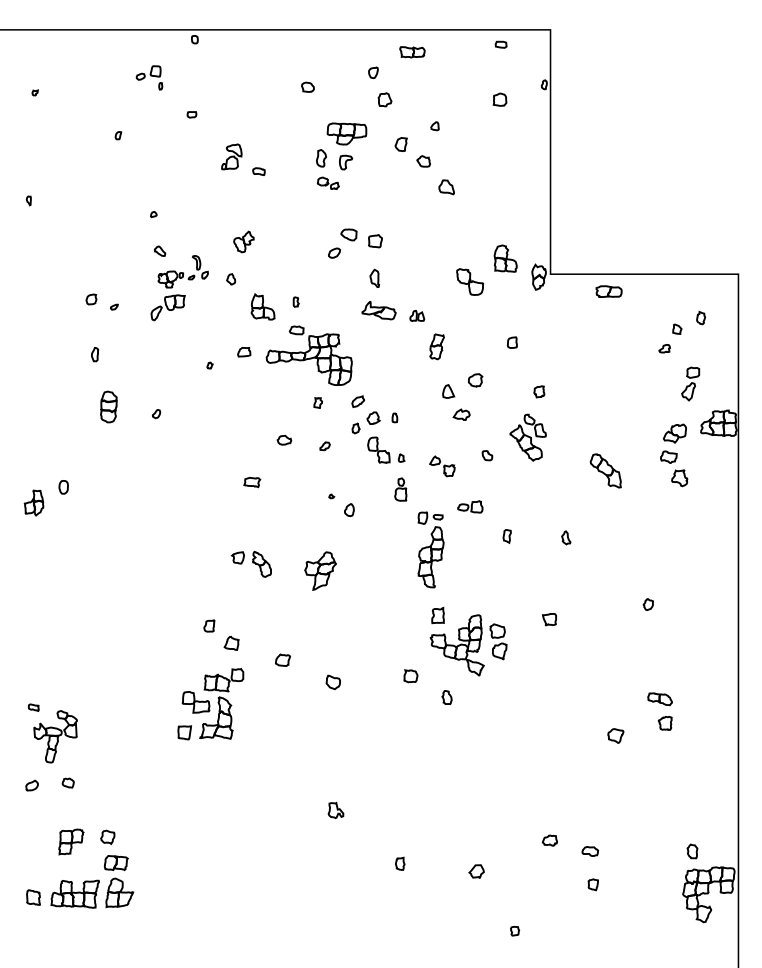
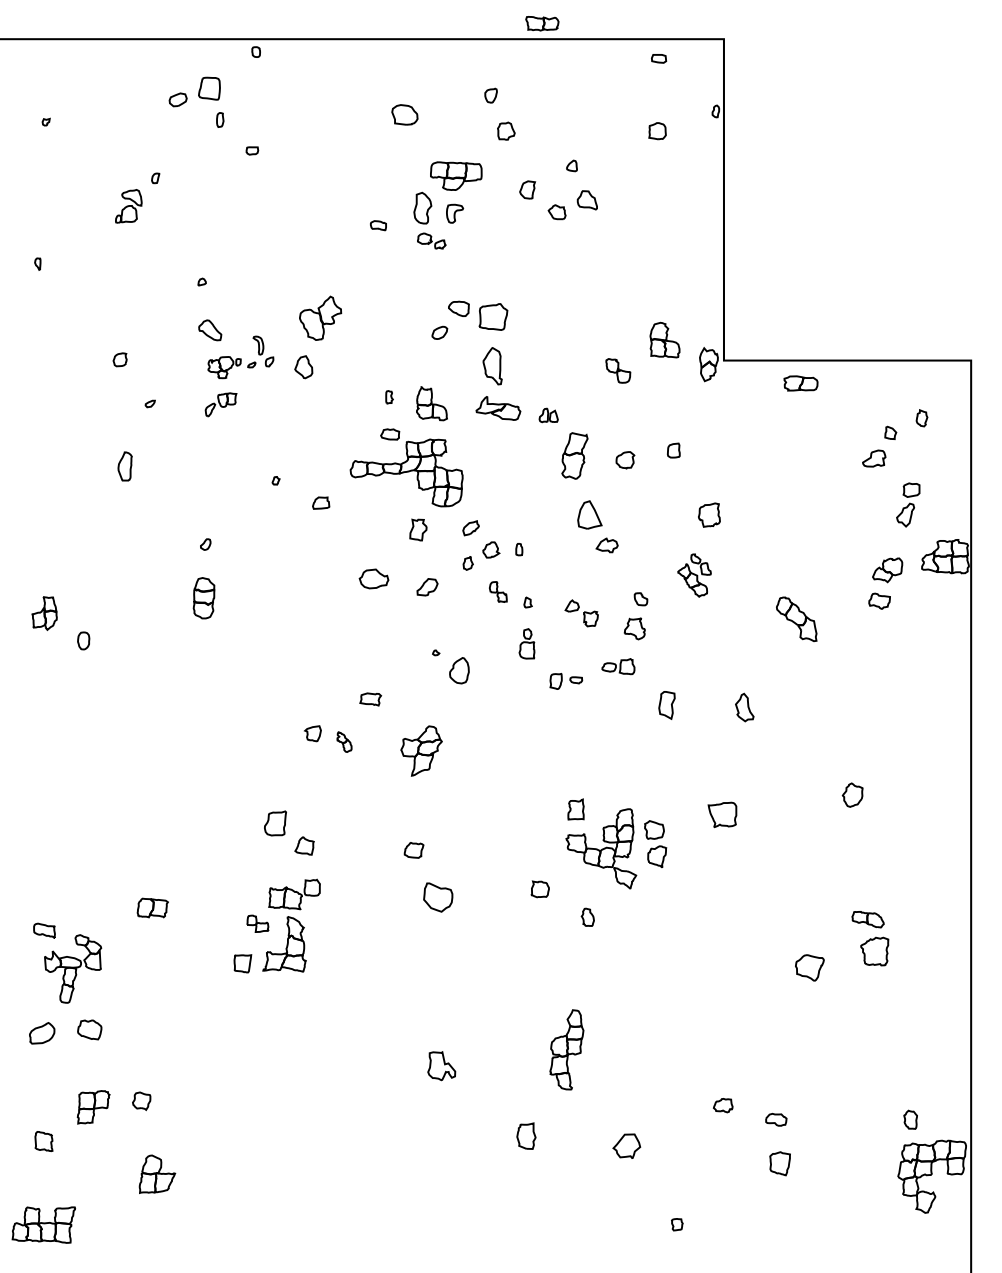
part: (412, 52) -> (542, 23), moved
part: (149, 77) -> (196, 102), size x1.6
part: (307, 87) -> (404, 114), size x1.6
part: (231, 157) -> (128, 206), moved
part: (321, 157) -> (422, 207), size x1.4
part: (258, 171) -> (378, 225), moved
part: (446, 187) -> (586, 200), moved
part: (243, 241) -> (320, 317), size x1.6
part: (375, 241) -> (493, 317), size x1.6
part: (160, 251) -> (210, 330), size x1.6
part: (374, 277) -> (492, 365), size x1.6
part: (230, 279) -> (303, 367), size x1.6
part: (470, 281) -> (618, 370), size x0.7
part: (90, 299) -> (119, 359), moved
part: (262, 306) -> (431, 403), moved
part: (167, 307) -> (220, 404), size x0.7
part: (436, 347) -> (574, 456), size x1.4
part: (664, 348) -> (873, 458), size x1.6
part: (244, 351) -> (321, 502), moved
part: (94, 353) -> (124, 465), size x1.6
part: (475, 380) -> (625, 460), moved
part: (448, 391) -> (589, 514), size x1.6
part: (538, 392) -> (708, 515), size x1.6
part: (318, 402) -> (418, 529), size x1.6
part: (108, 407) -> (203, 598), moved
part: (528, 437) -> (694, 575), size x0.7
part: (284, 439) -> (373, 578), size x1.6
part: (325, 445) -> (427, 586), size x1.6
part: (379, 449) -> (498, 591), size x0.6
part: (679, 477) -> (634, 628), moved
part: (252, 482) -> (370, 699), moved
part: (33, 503) -> (44, 613), moved
part: (349, 509) -> (459, 670), size x1.6
part: (506, 536) -> (666, 705), size x1.6
part: (566, 537) -> (744, 706), size x1.6
part: (430, 556) -> (566, 1049), moved
part: (262, 563) -> (344, 741), size x0.6
part: (648, 604) -> (852, 794), size x1.6
part: (549, 619) -> (722, 814), size x1.6
part: (208, 625) -> (274, 822), size x1.6
part: (282, 660) -> (413, 850), moved
part: (333, 682) -> (438, 897), size x1.6
part: (195, 702) -> (257, 923), size x0.6
part: (33, 707) -> (43, 930), size x1.6
part: (664, 722) -> (874, 950), size x1.6
part: (615, 735) -> (809, 967), size x1.4
part: (68, 782) -> (89, 1029), size x1.6
part: (31, 785) -> (41, 1032), size x1.6
part: (335, 810) -> (441, 1065), size x1.4
part: (116, 862) -> (152, 907), moved
part: (399, 863) -> (525, 1135), size x1.6
part: (476, 871) -> (626, 1146), size x1.4
part: (593, 884) -> (780, 1163), size x1.6
part: (74, 893) -> (43, 1224), moved
part: (33, 897) -> (43, 1141), moved

